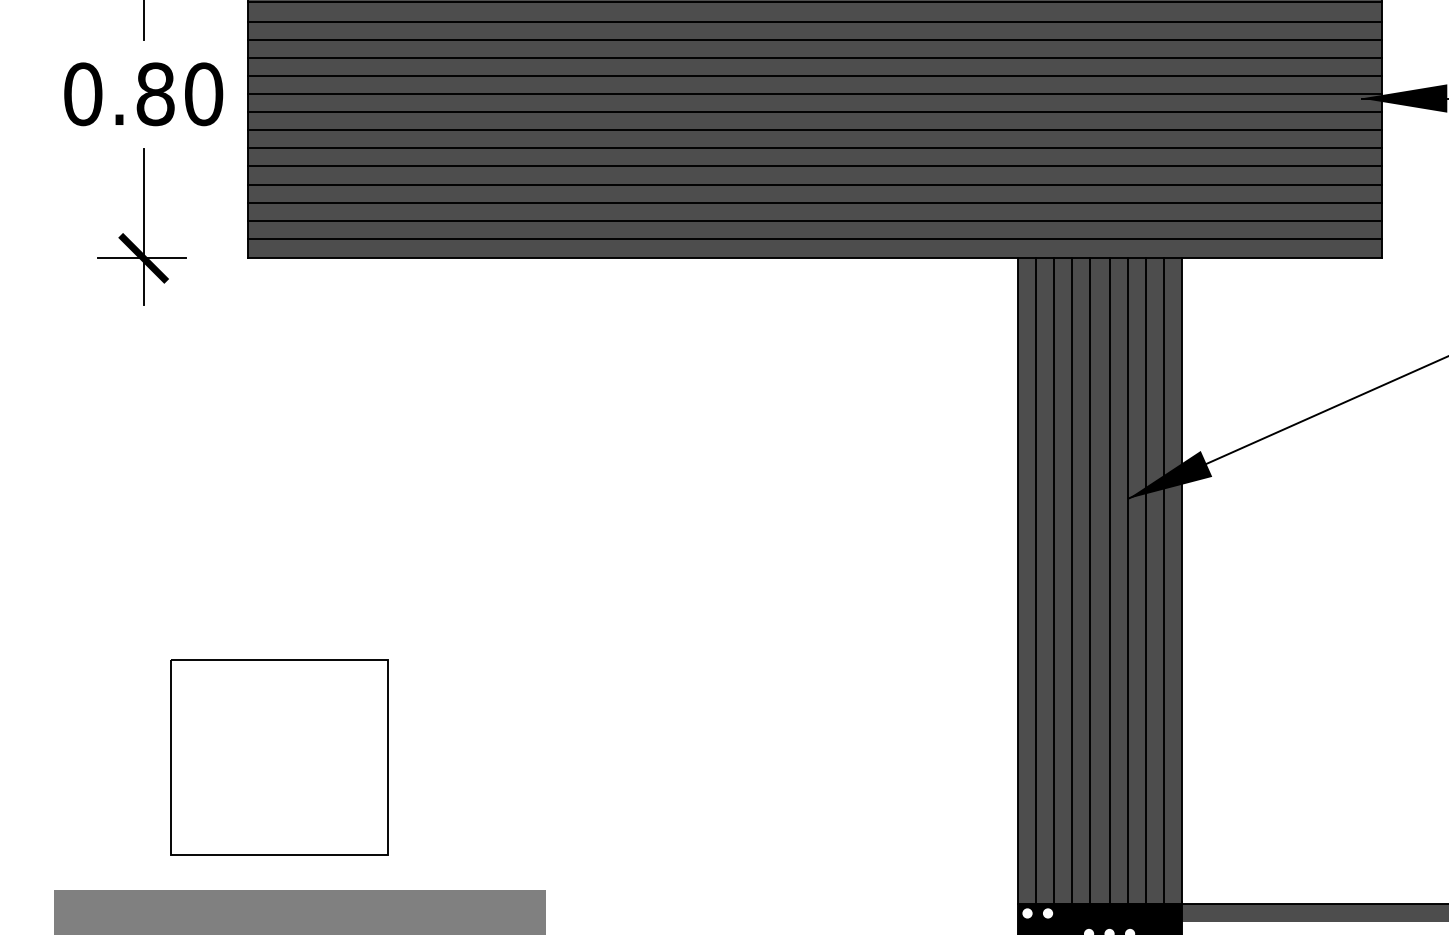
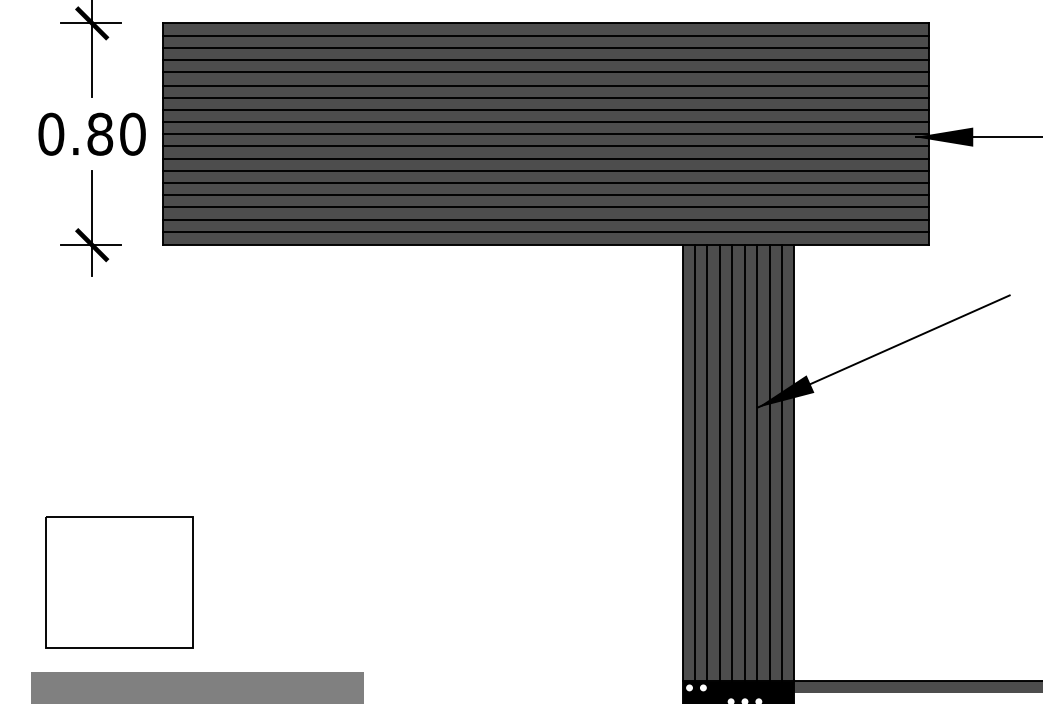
part: (280, 757) -> (119, 582), moved

